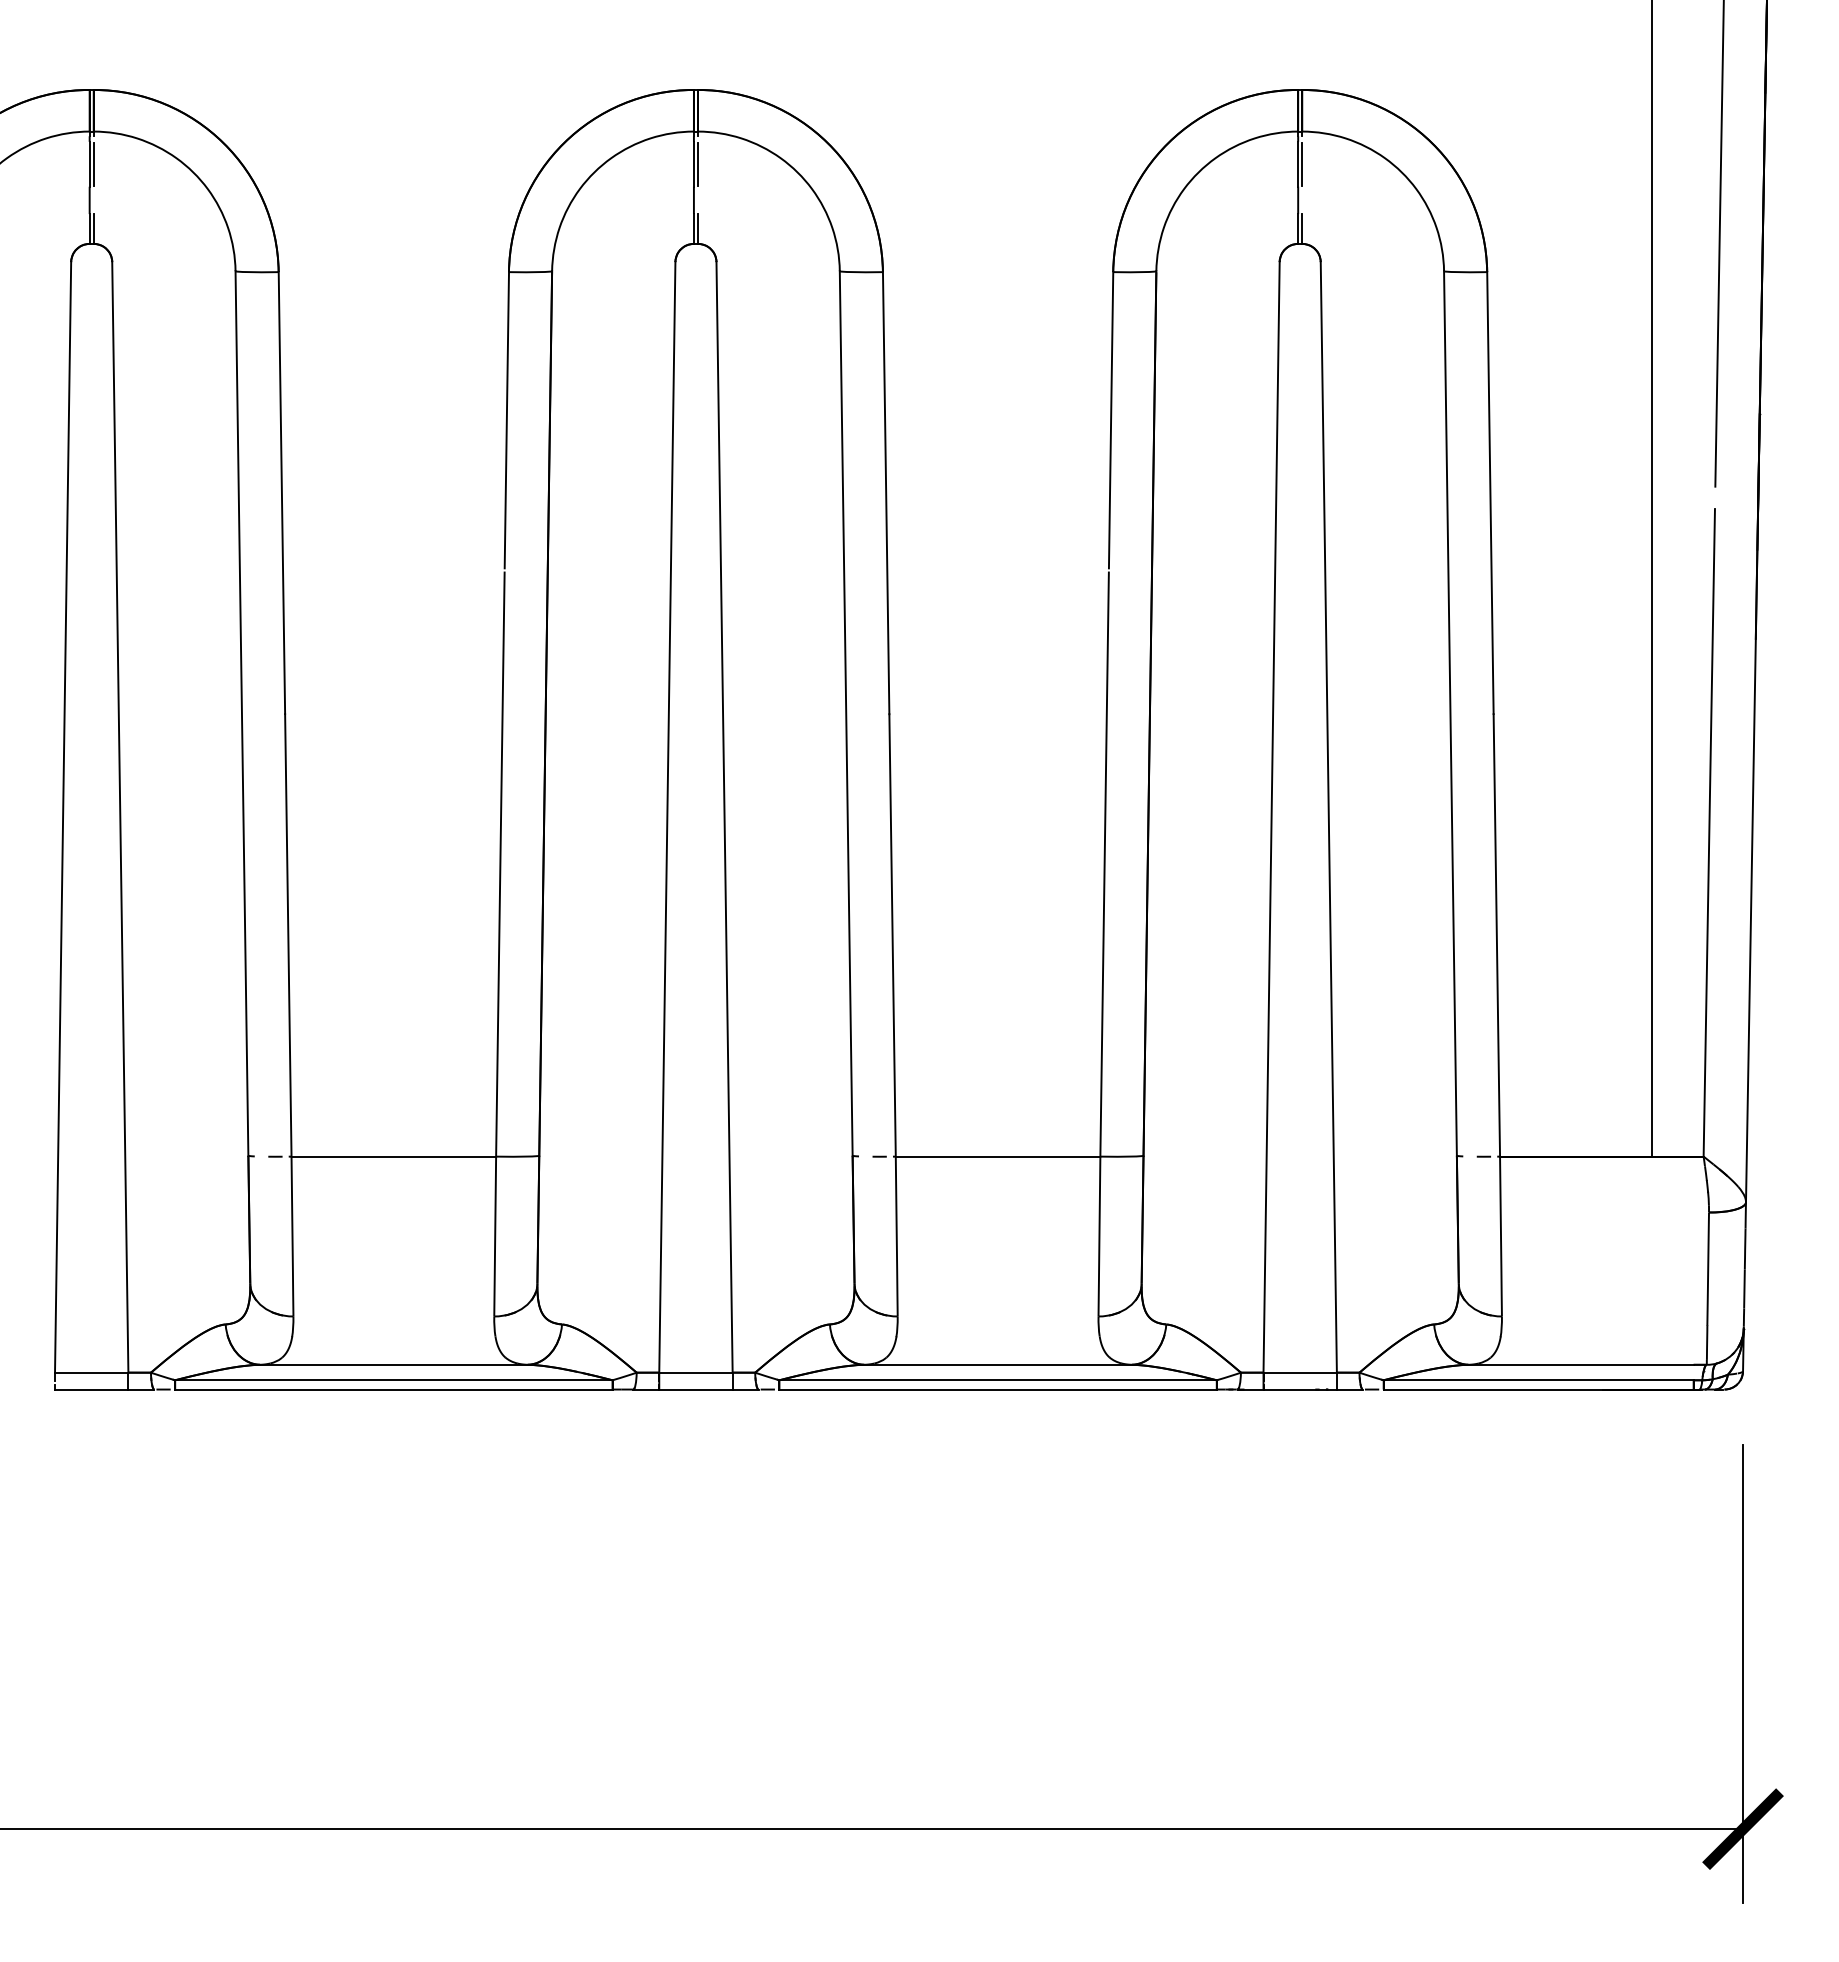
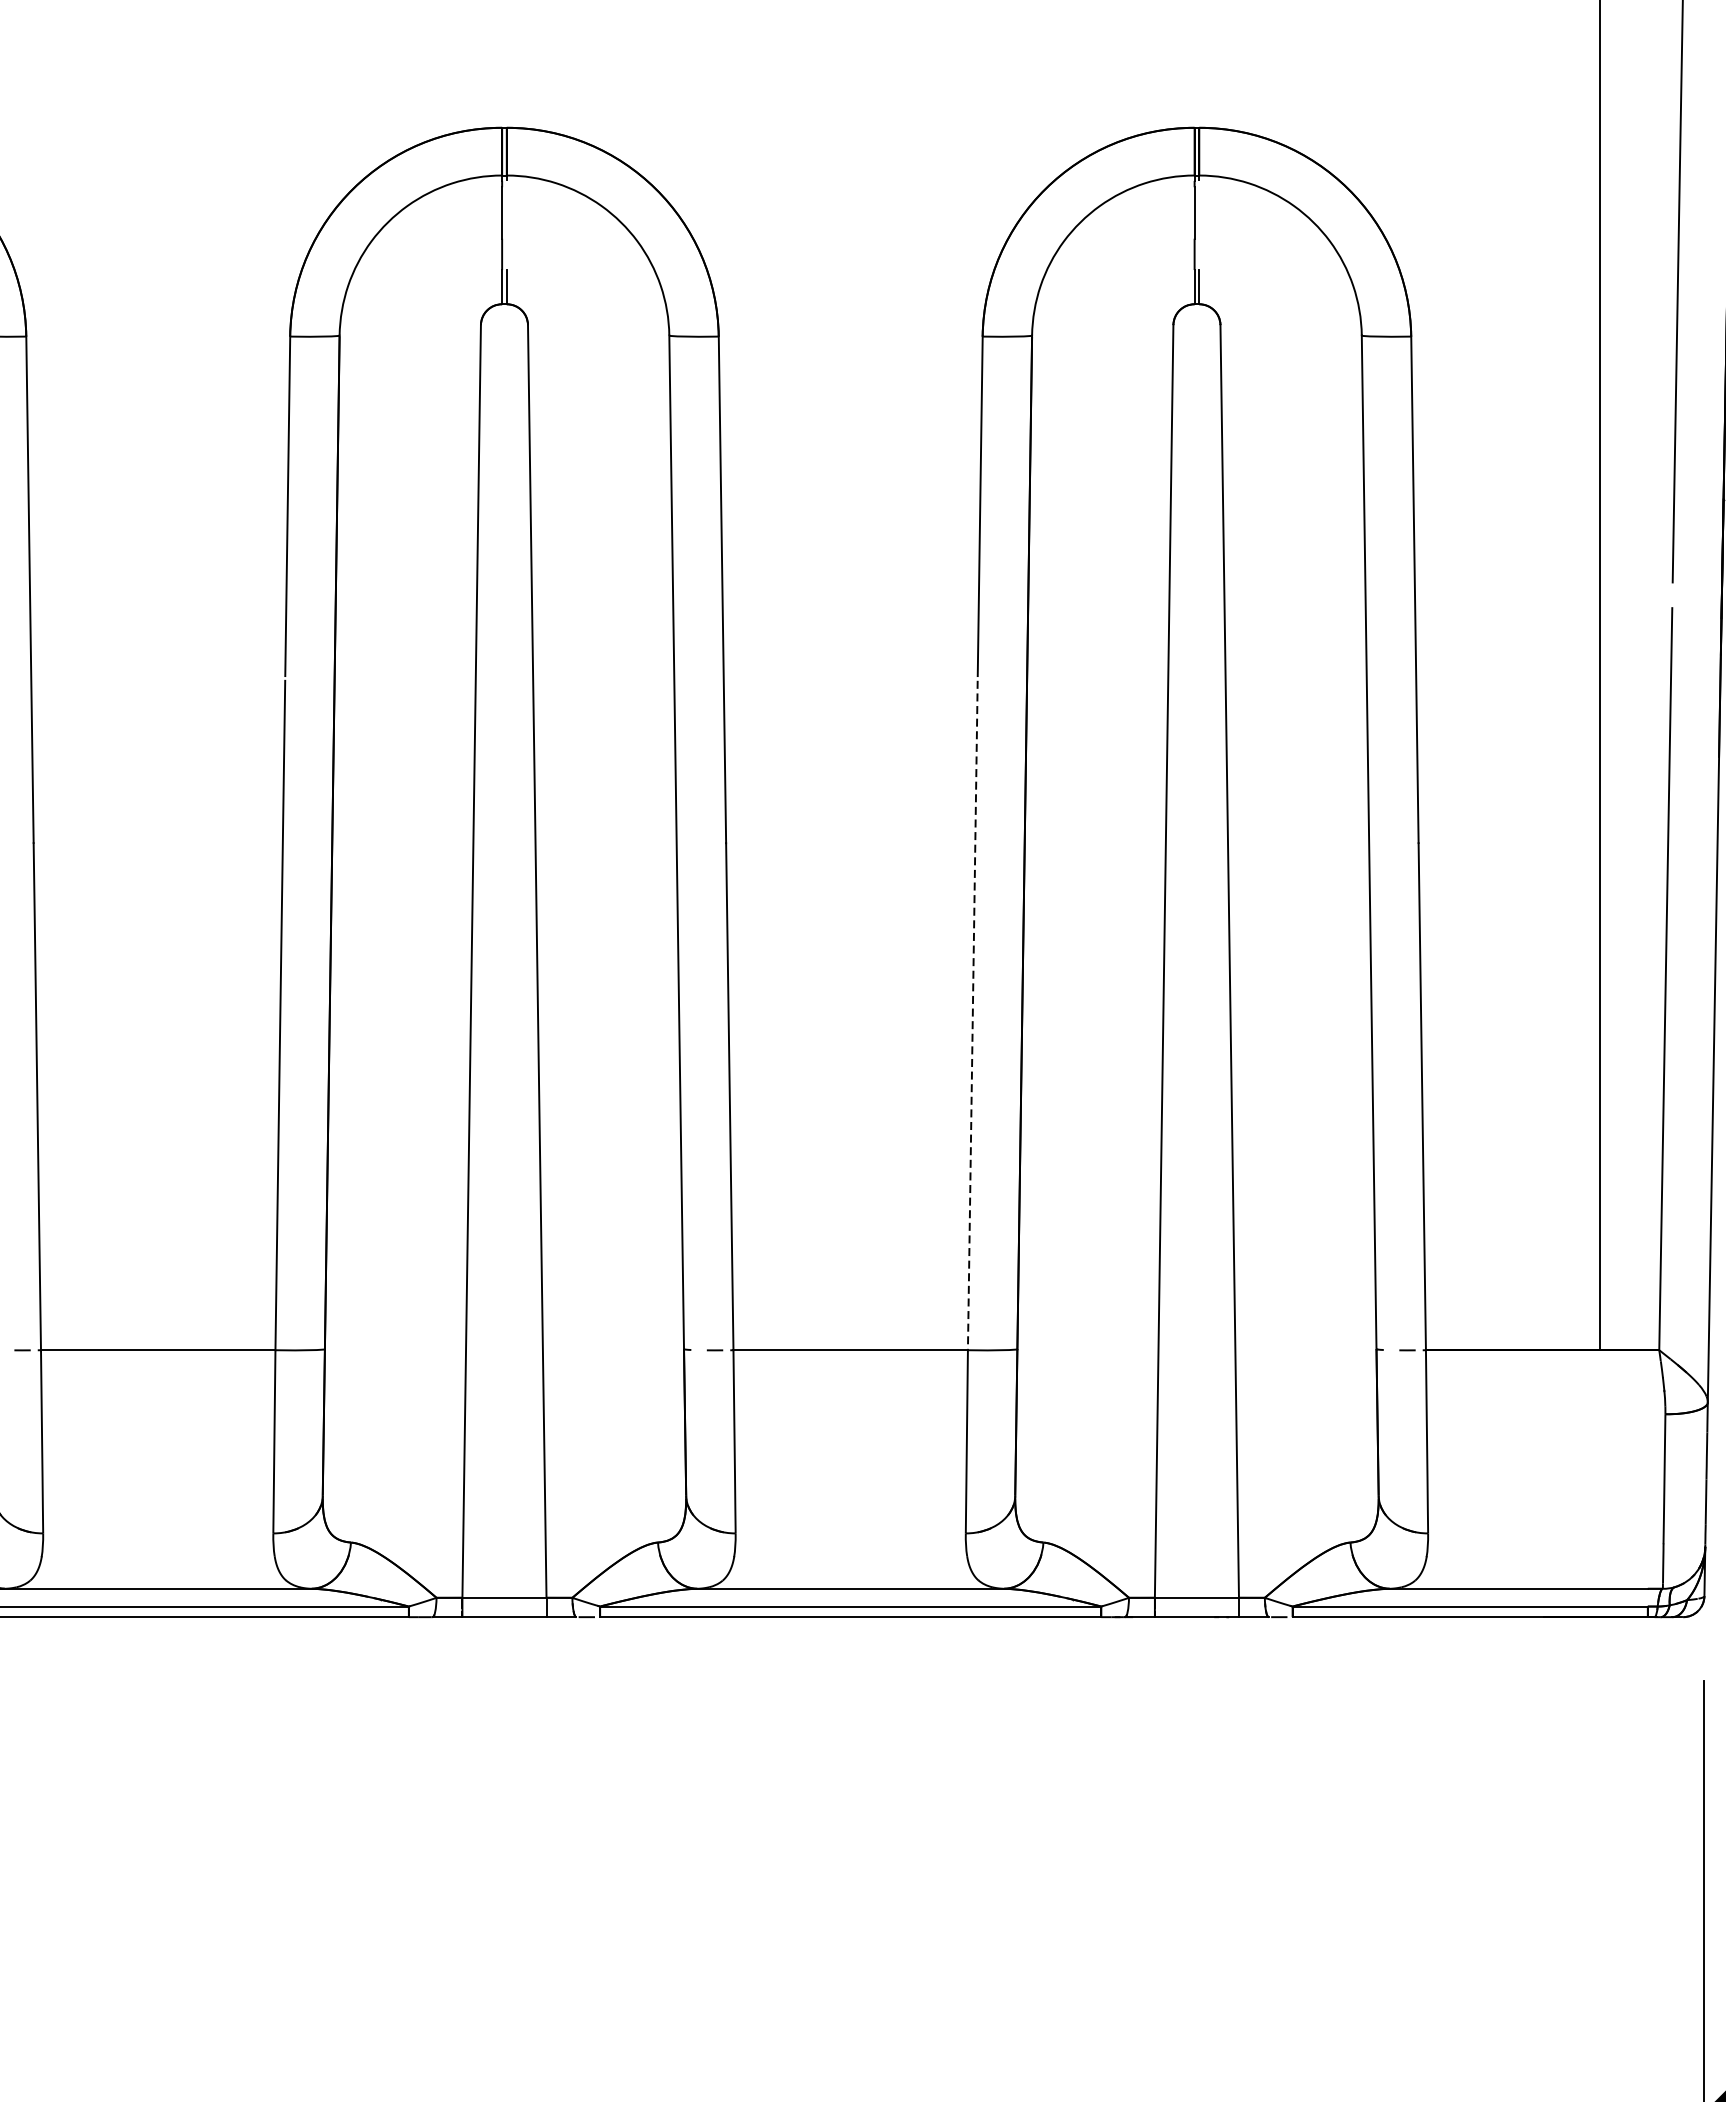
line: (697, 164) -> (506, 213), removed
line: (1302, 164) -> (1199, 213), removed
line: (1104, 865) -> (972, 1016), solid -> dashed

